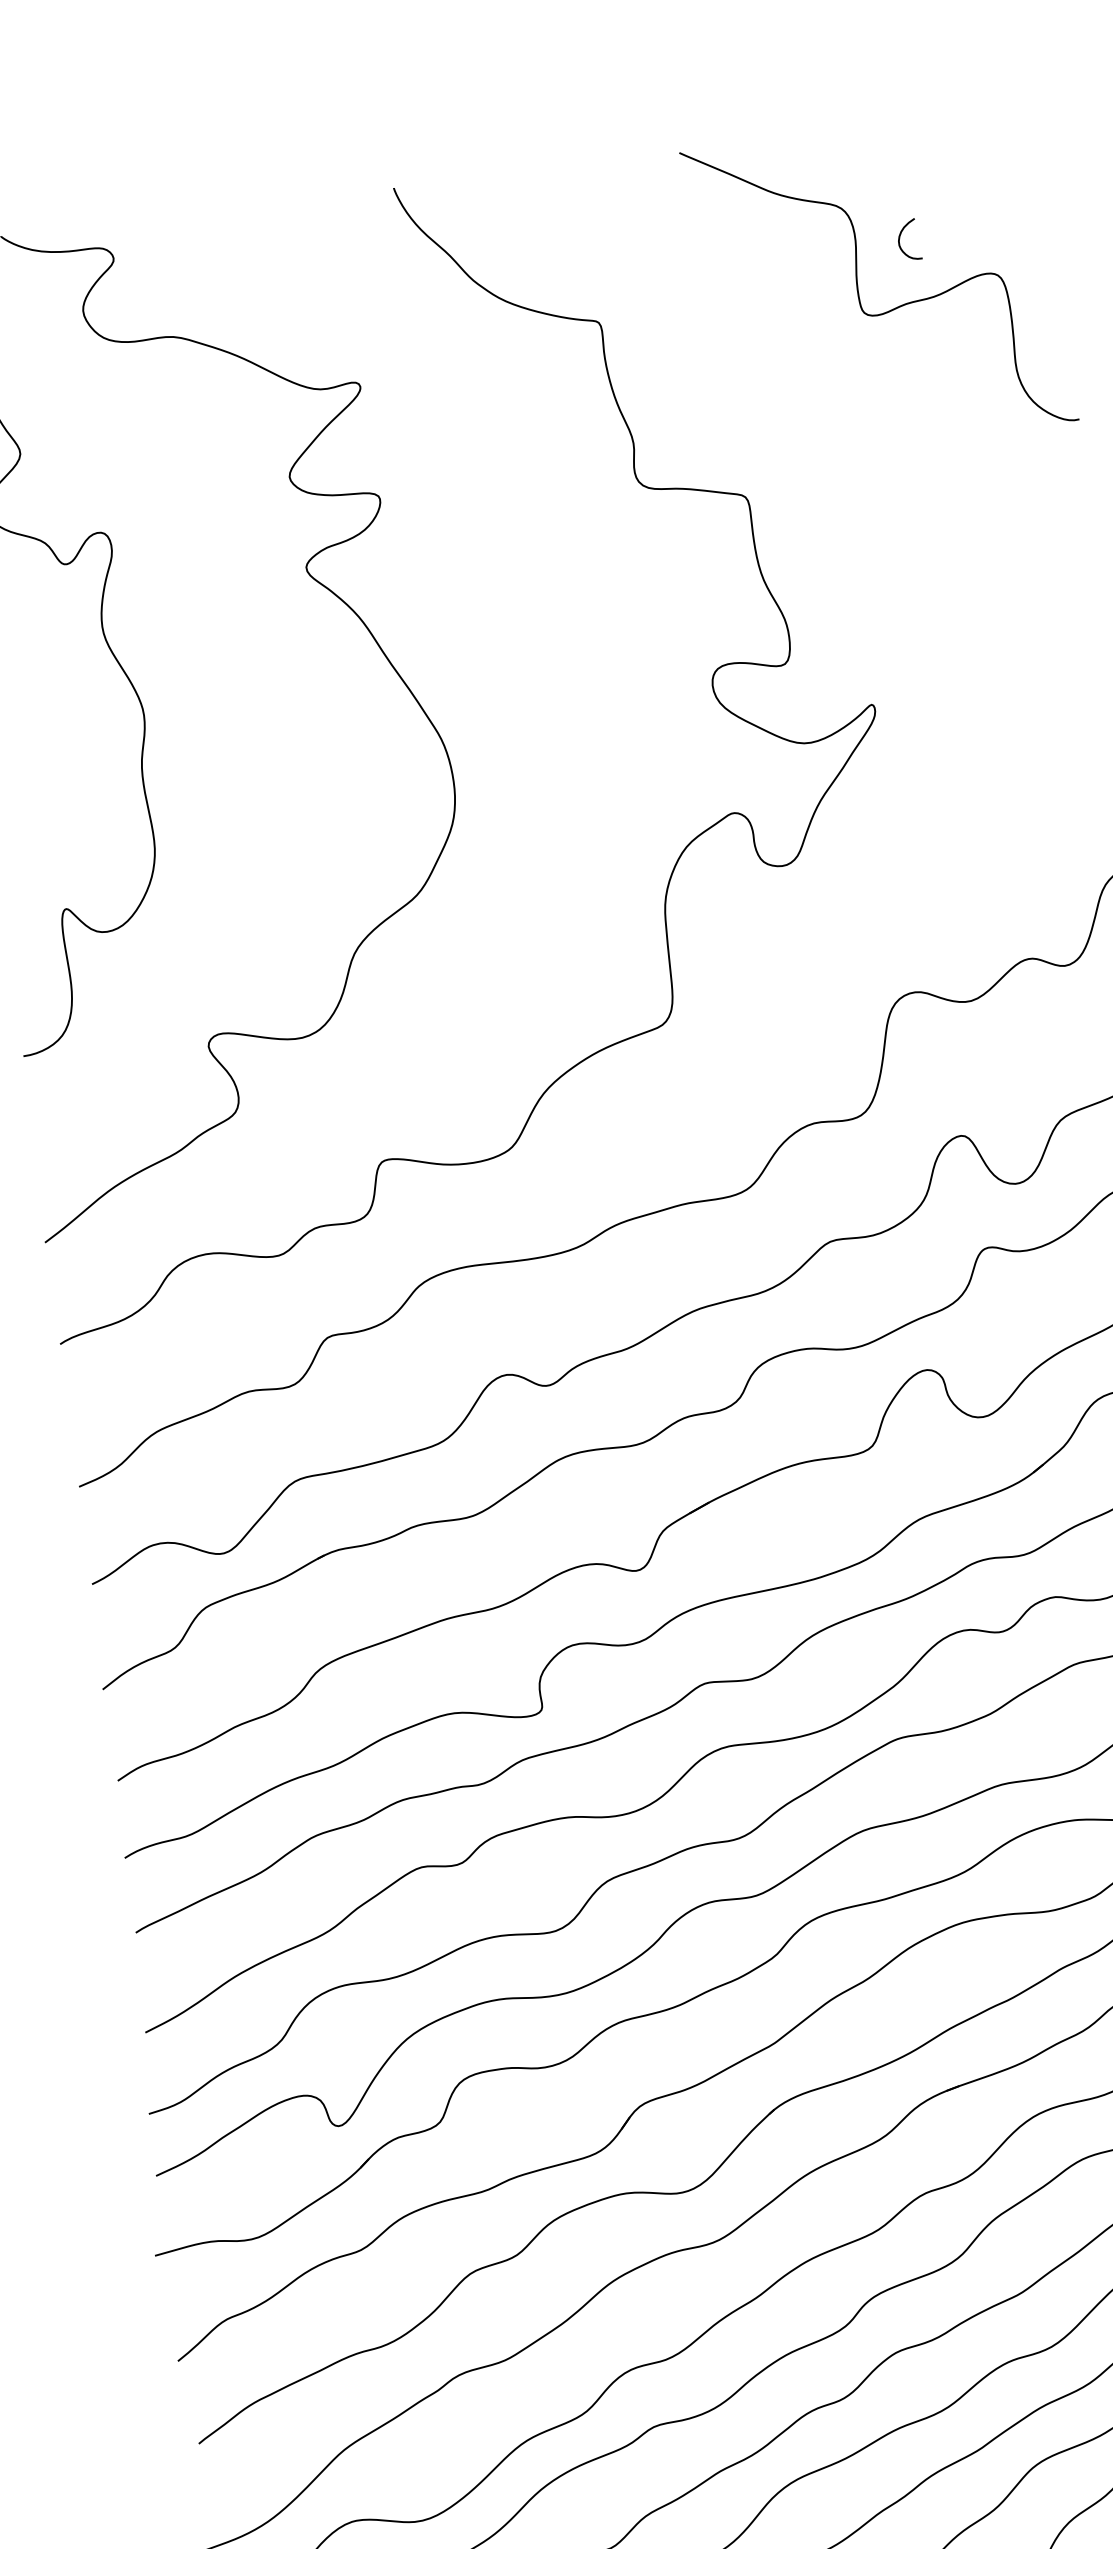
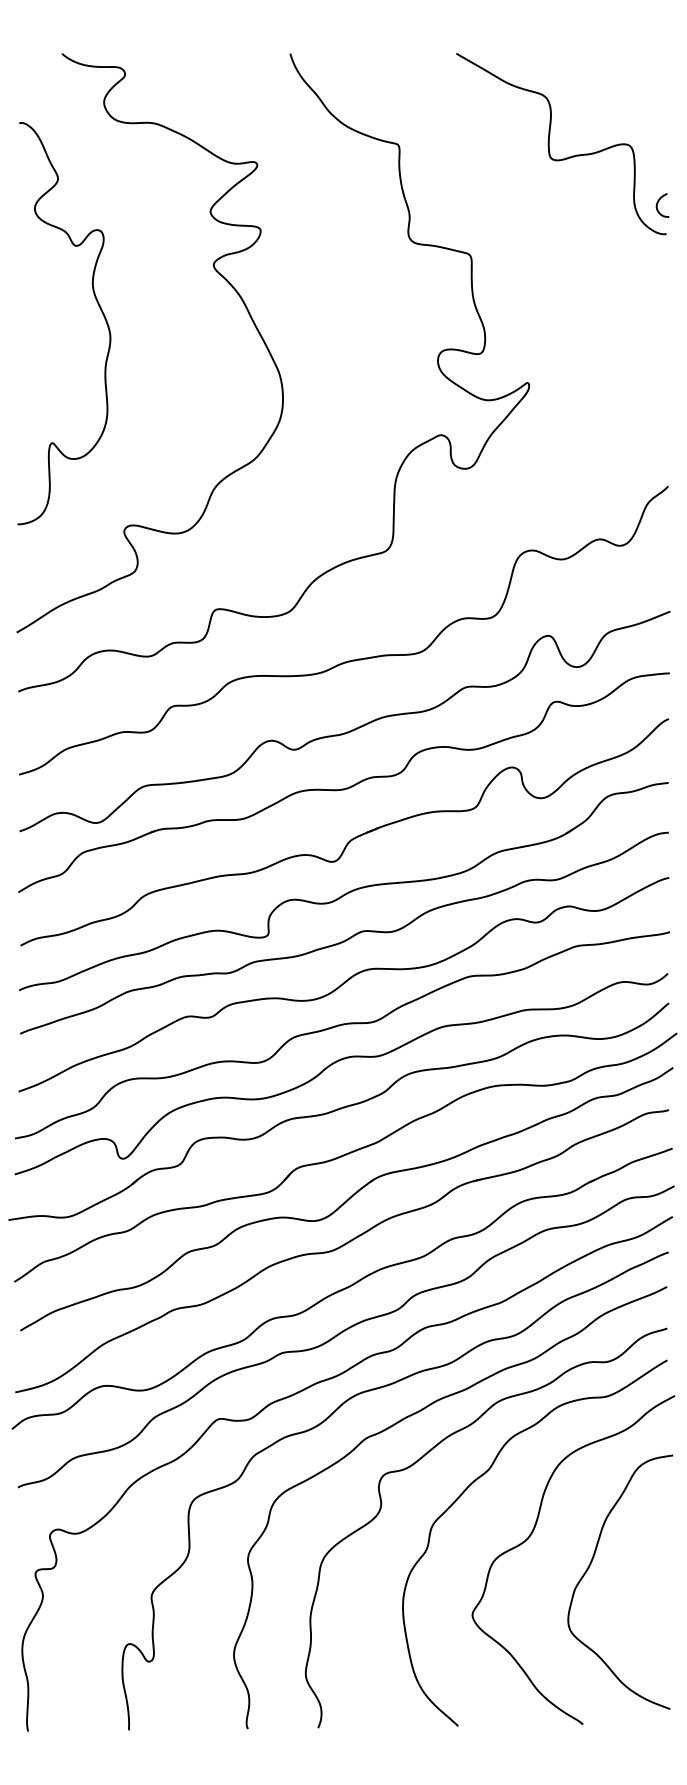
curve: (901, 237) -> (658, 203), moved

